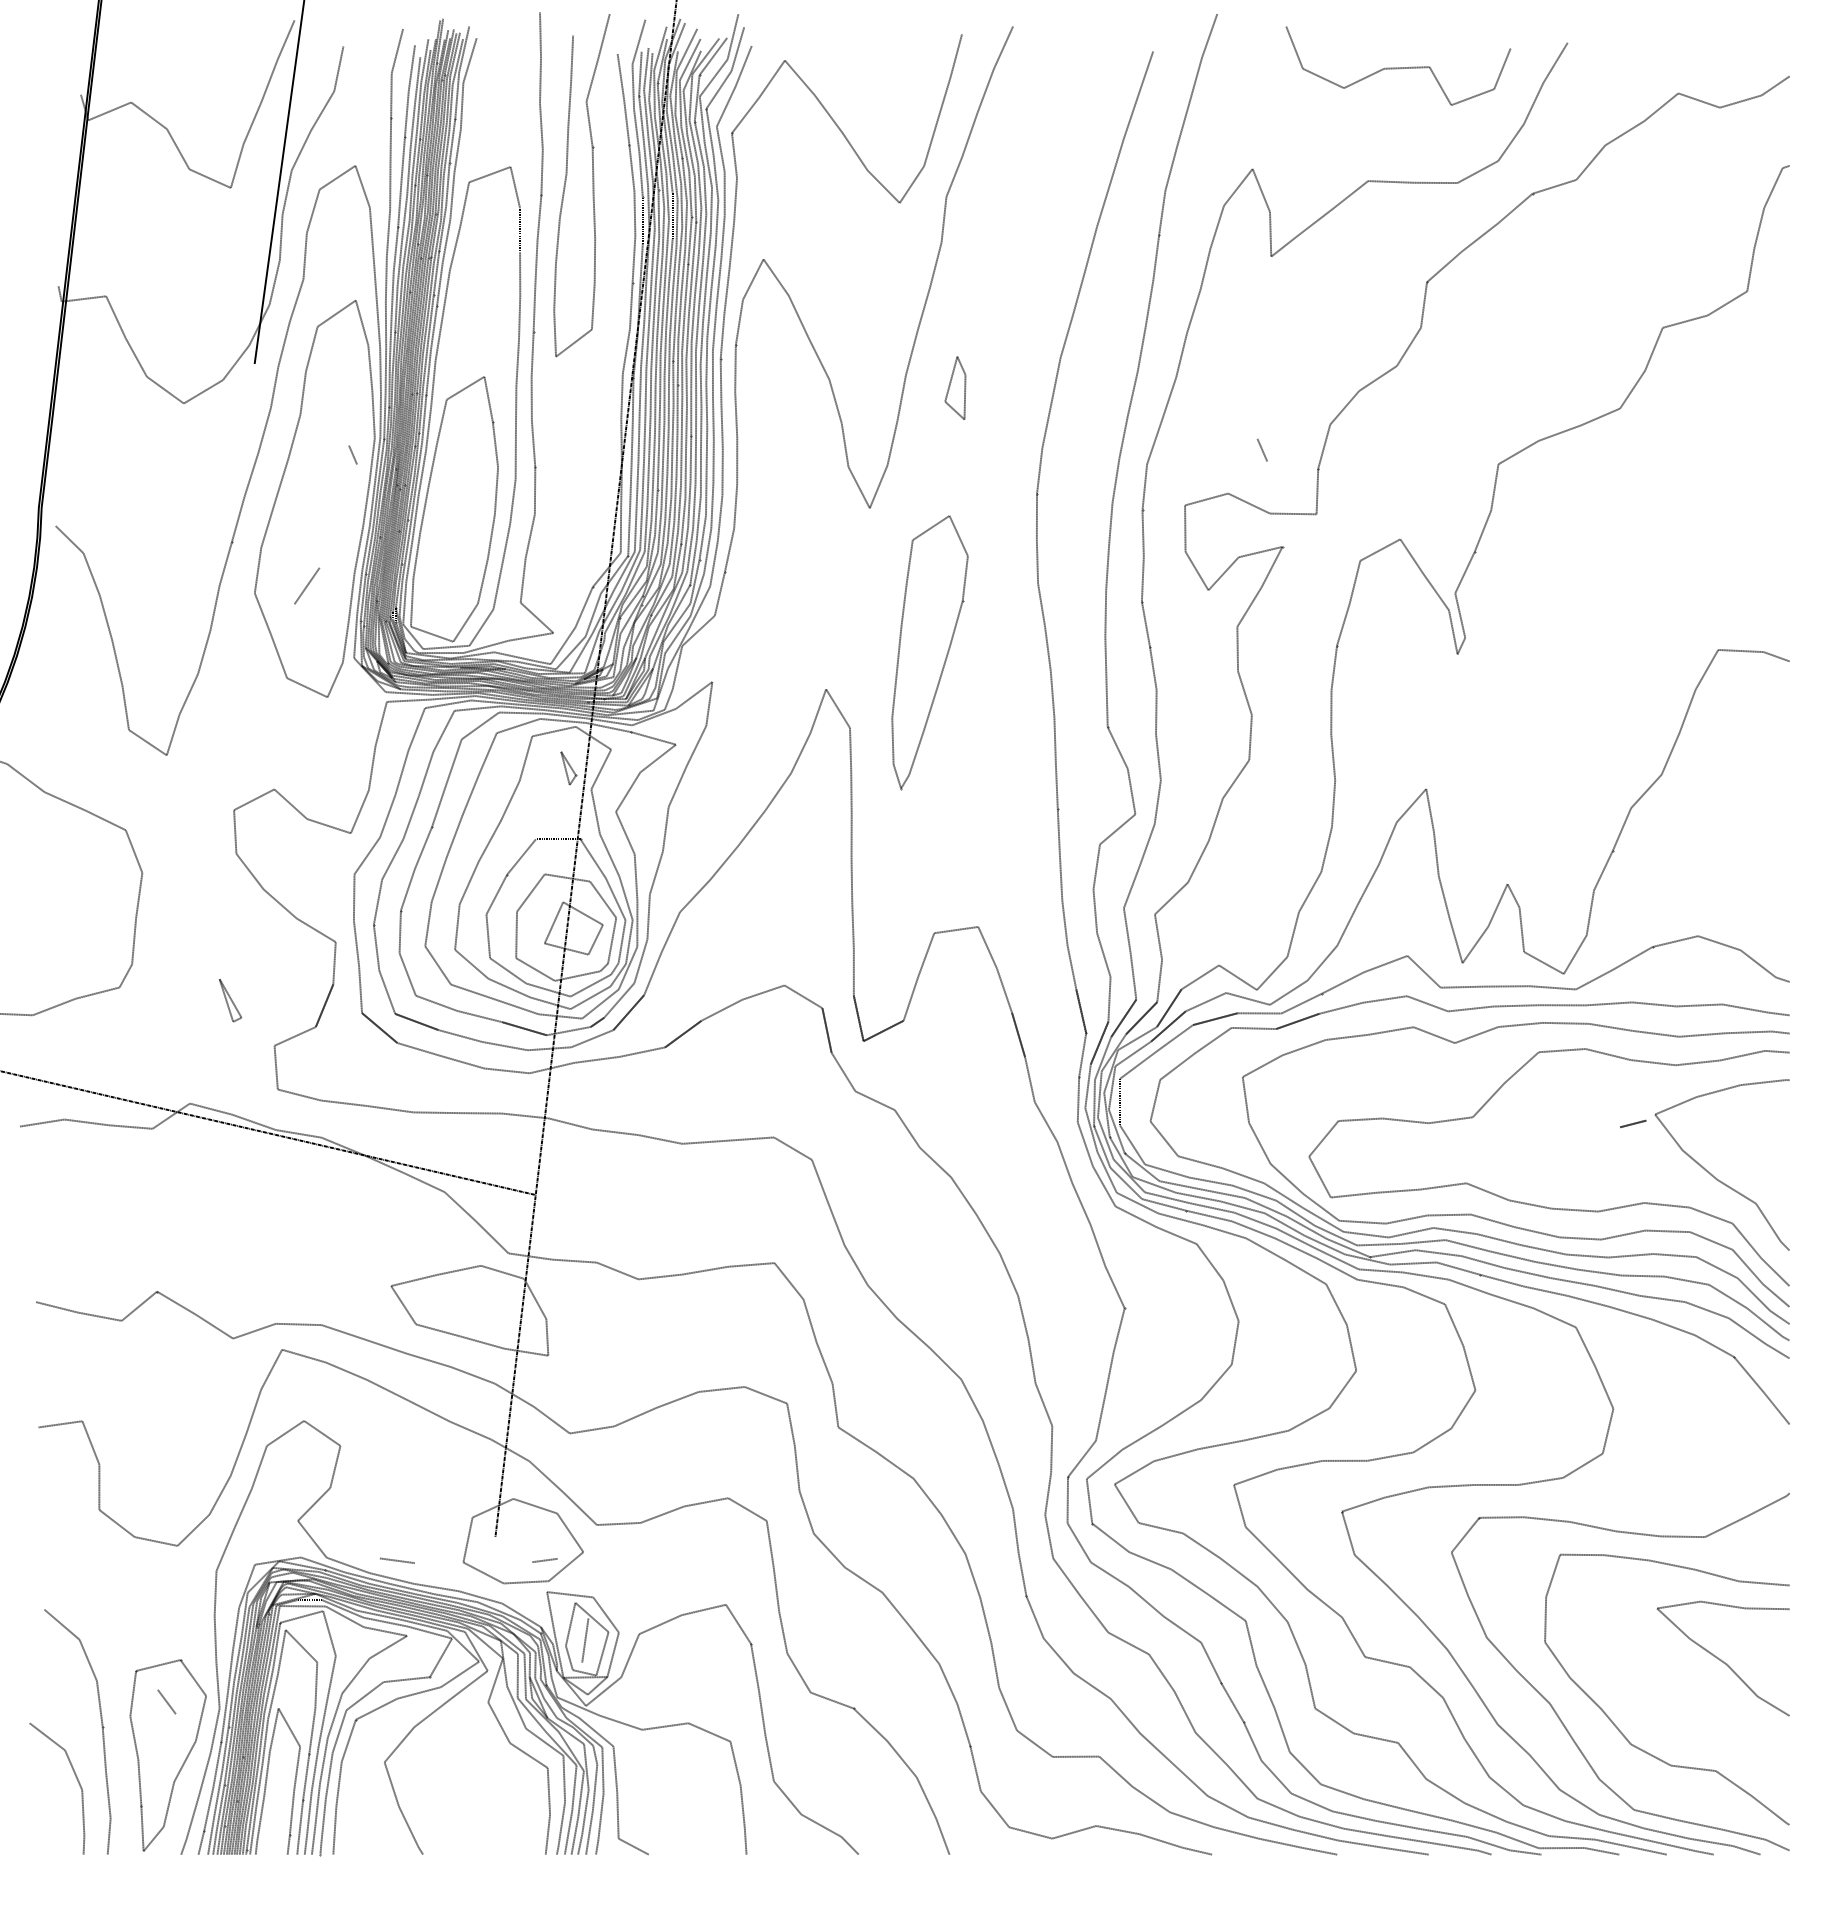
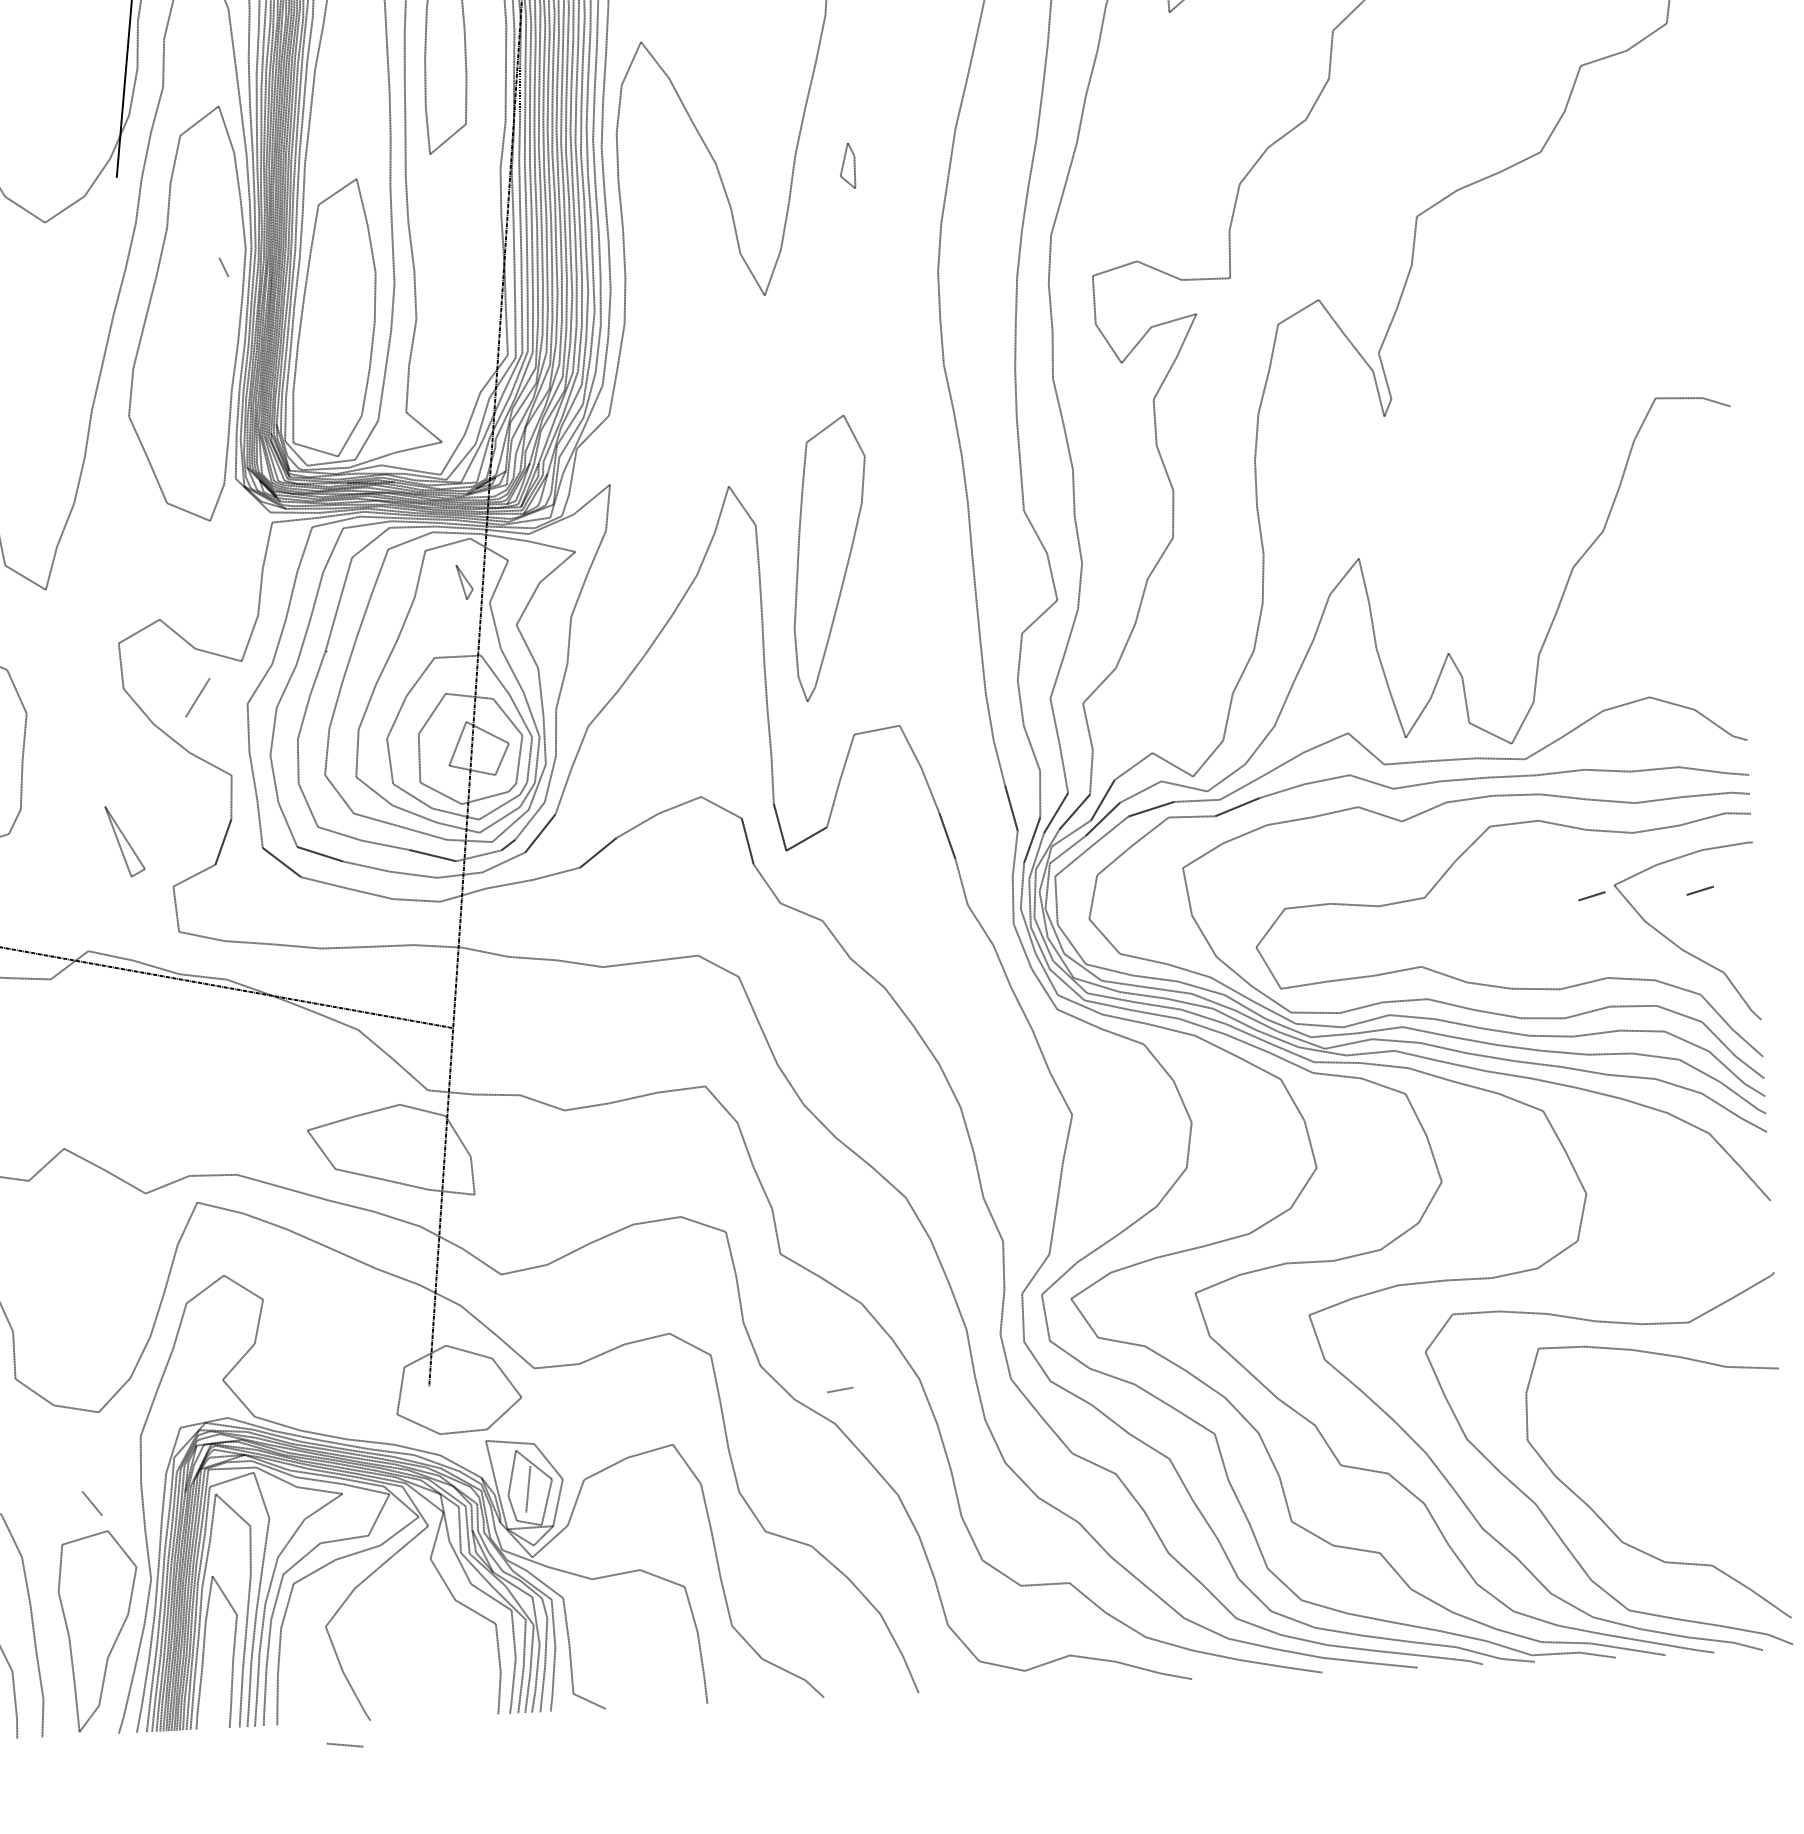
part: (955, 387) -> (847, 165), size x0.7
line: (1261, 449) -> (1169, 213), removed
line: (307, 585) -> (198, 697), moved
part: (929, 652) -> (829, 558), moved
part: (230, 1000) -> (125, 841), size x1.6
line: (1737, 1123) -> (1700, 890), added
line: (397, 1560) -> (345, 1744), moved
line: (544, 1560) -> (839, 1390), moved
curve: (1721, 1659) -> (1712, 1449), removed
line: (166, 1701) -> (91, 1503), moved

